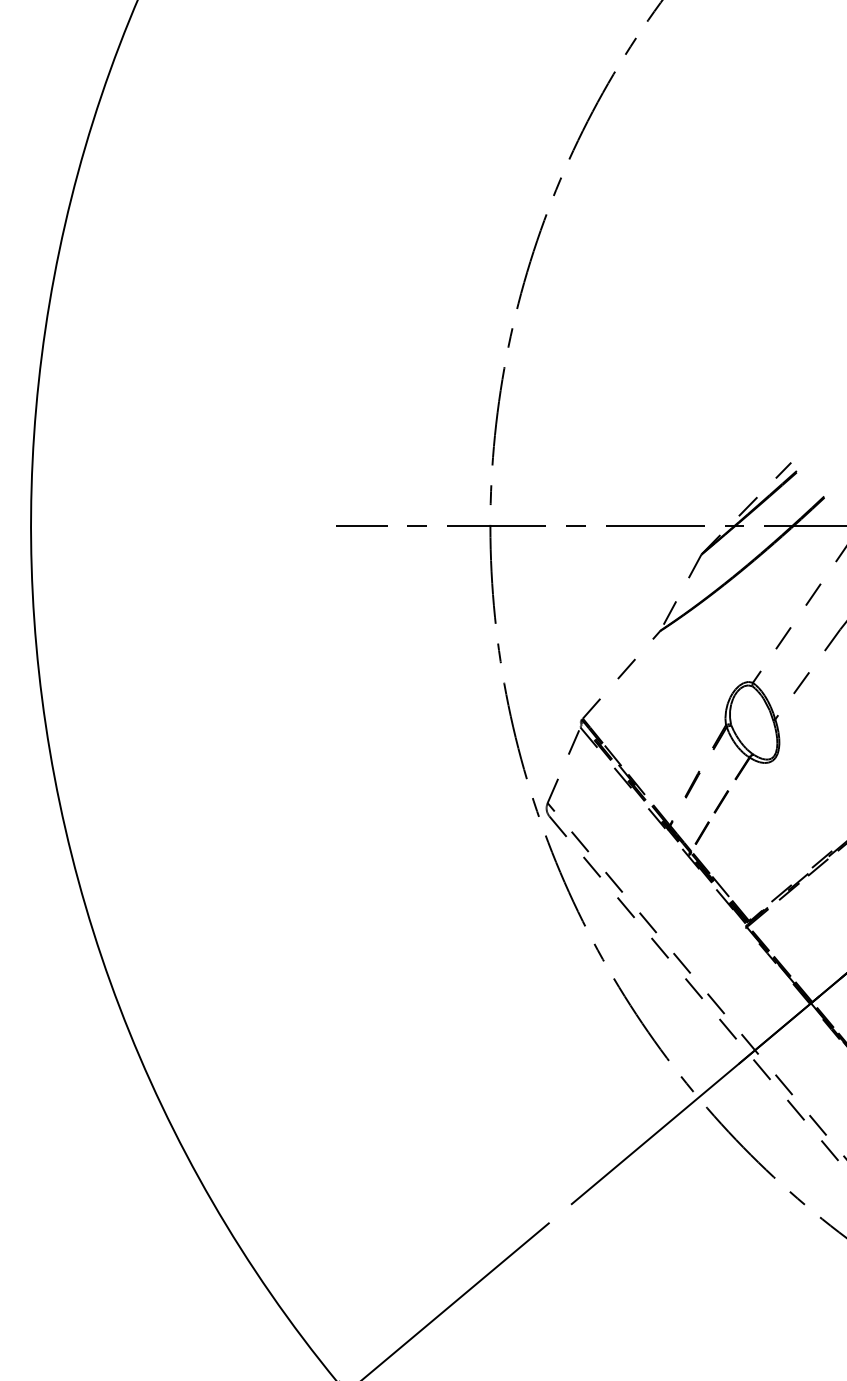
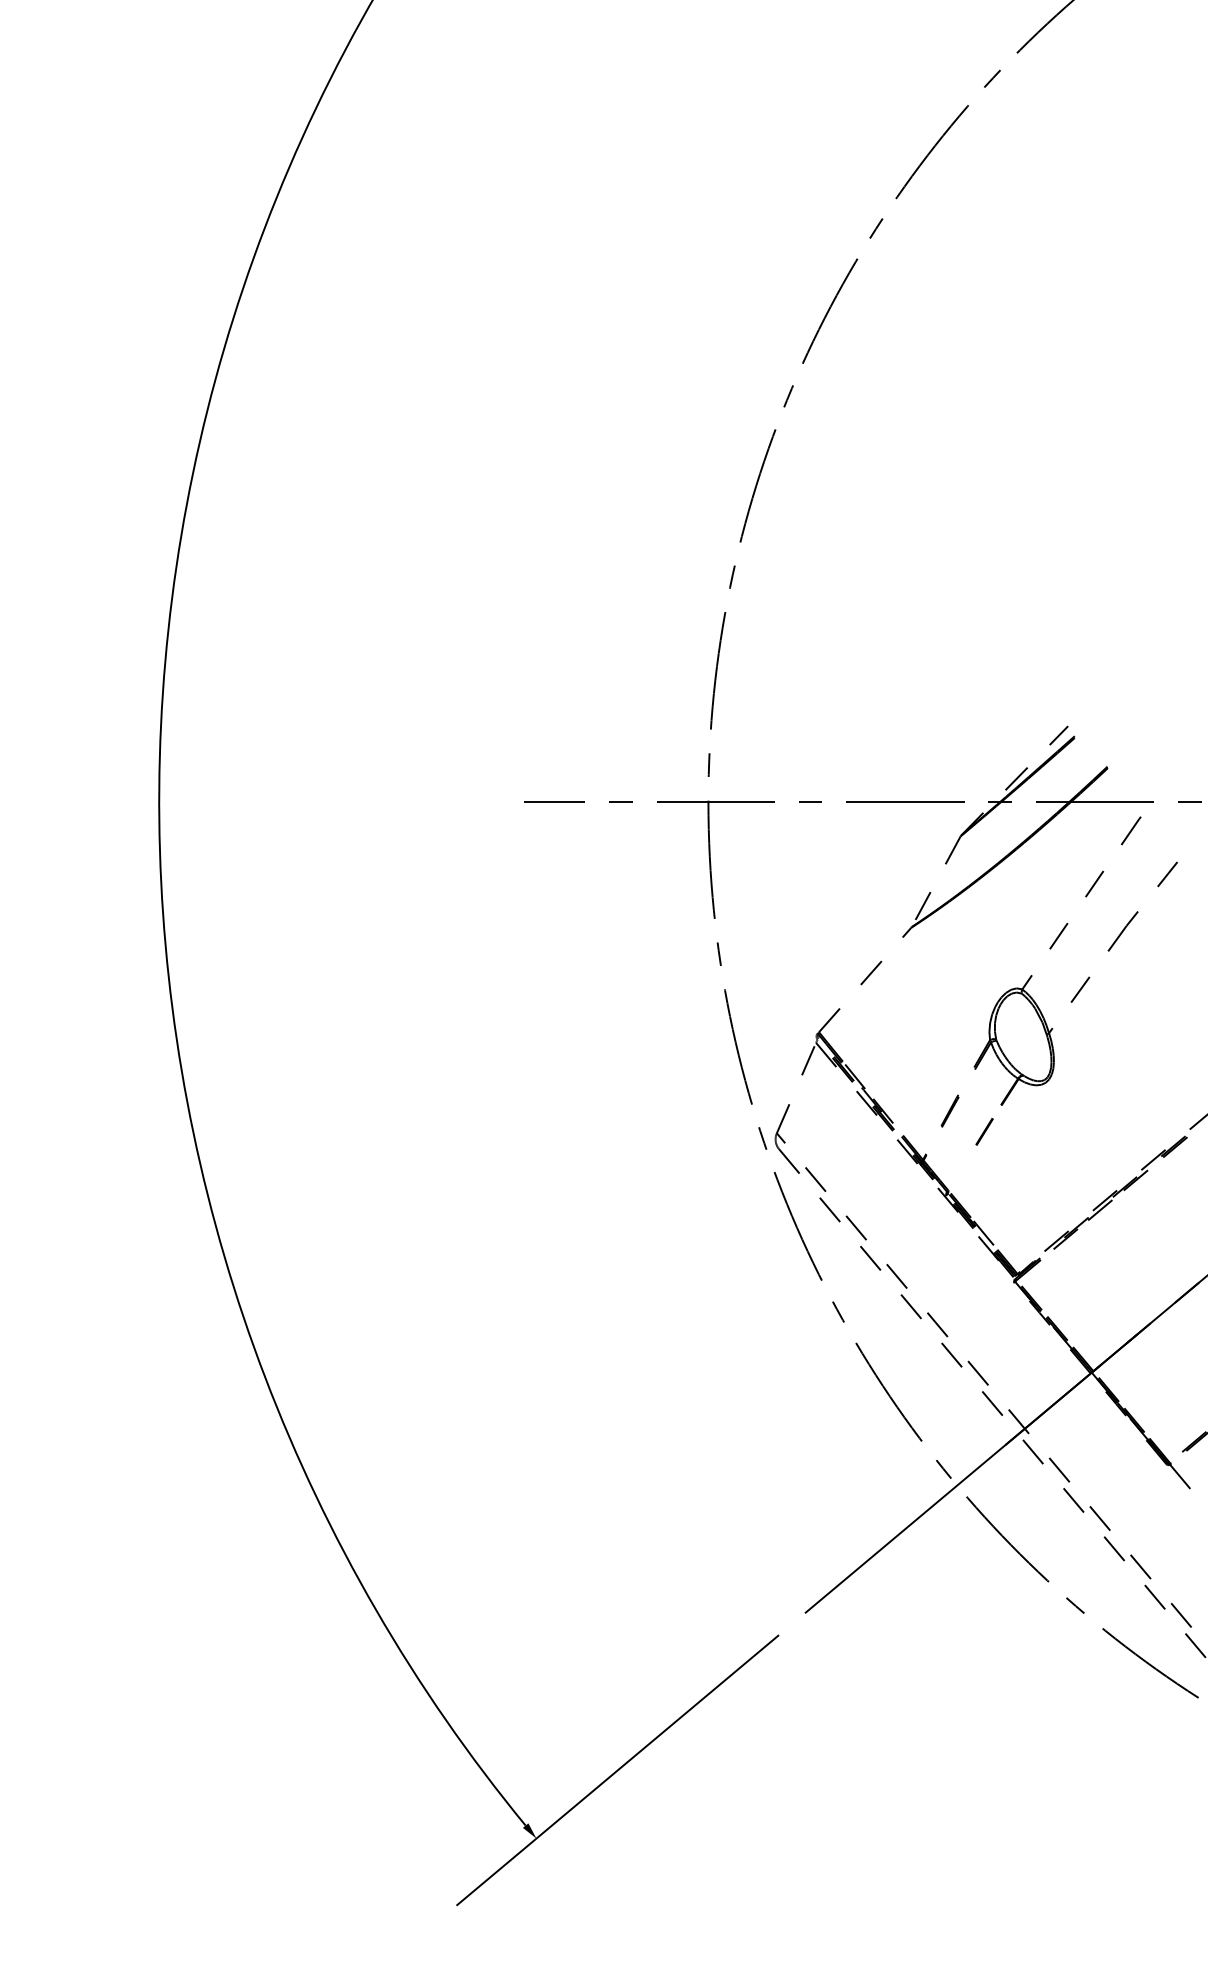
line: (702, 833) -> (961, 1169), removed

